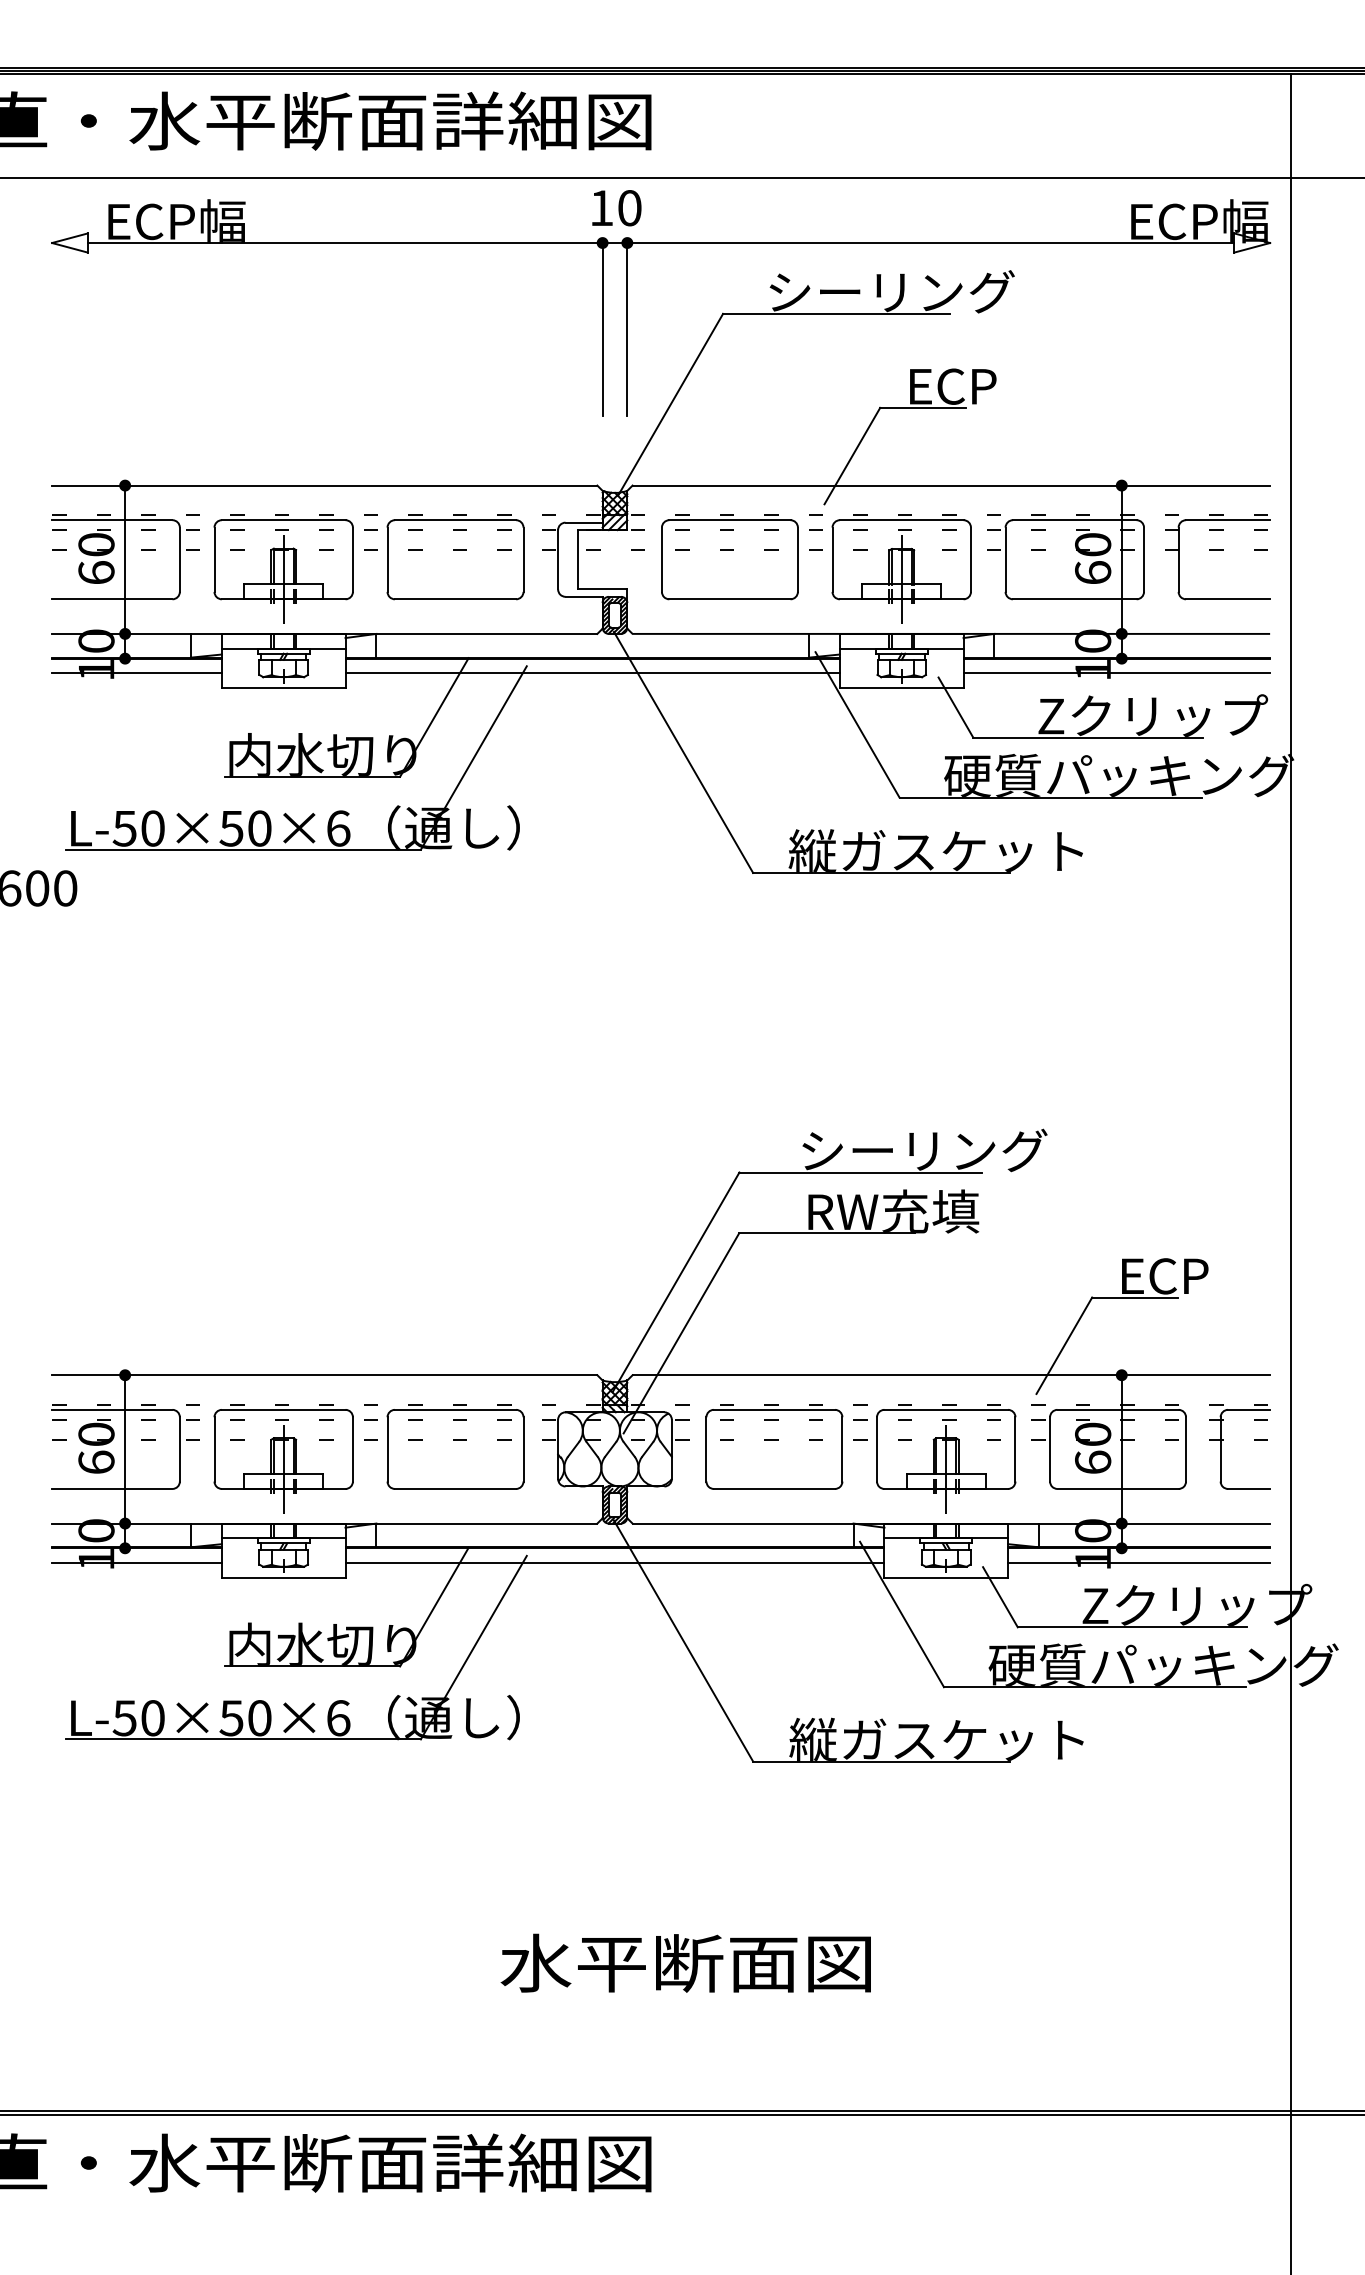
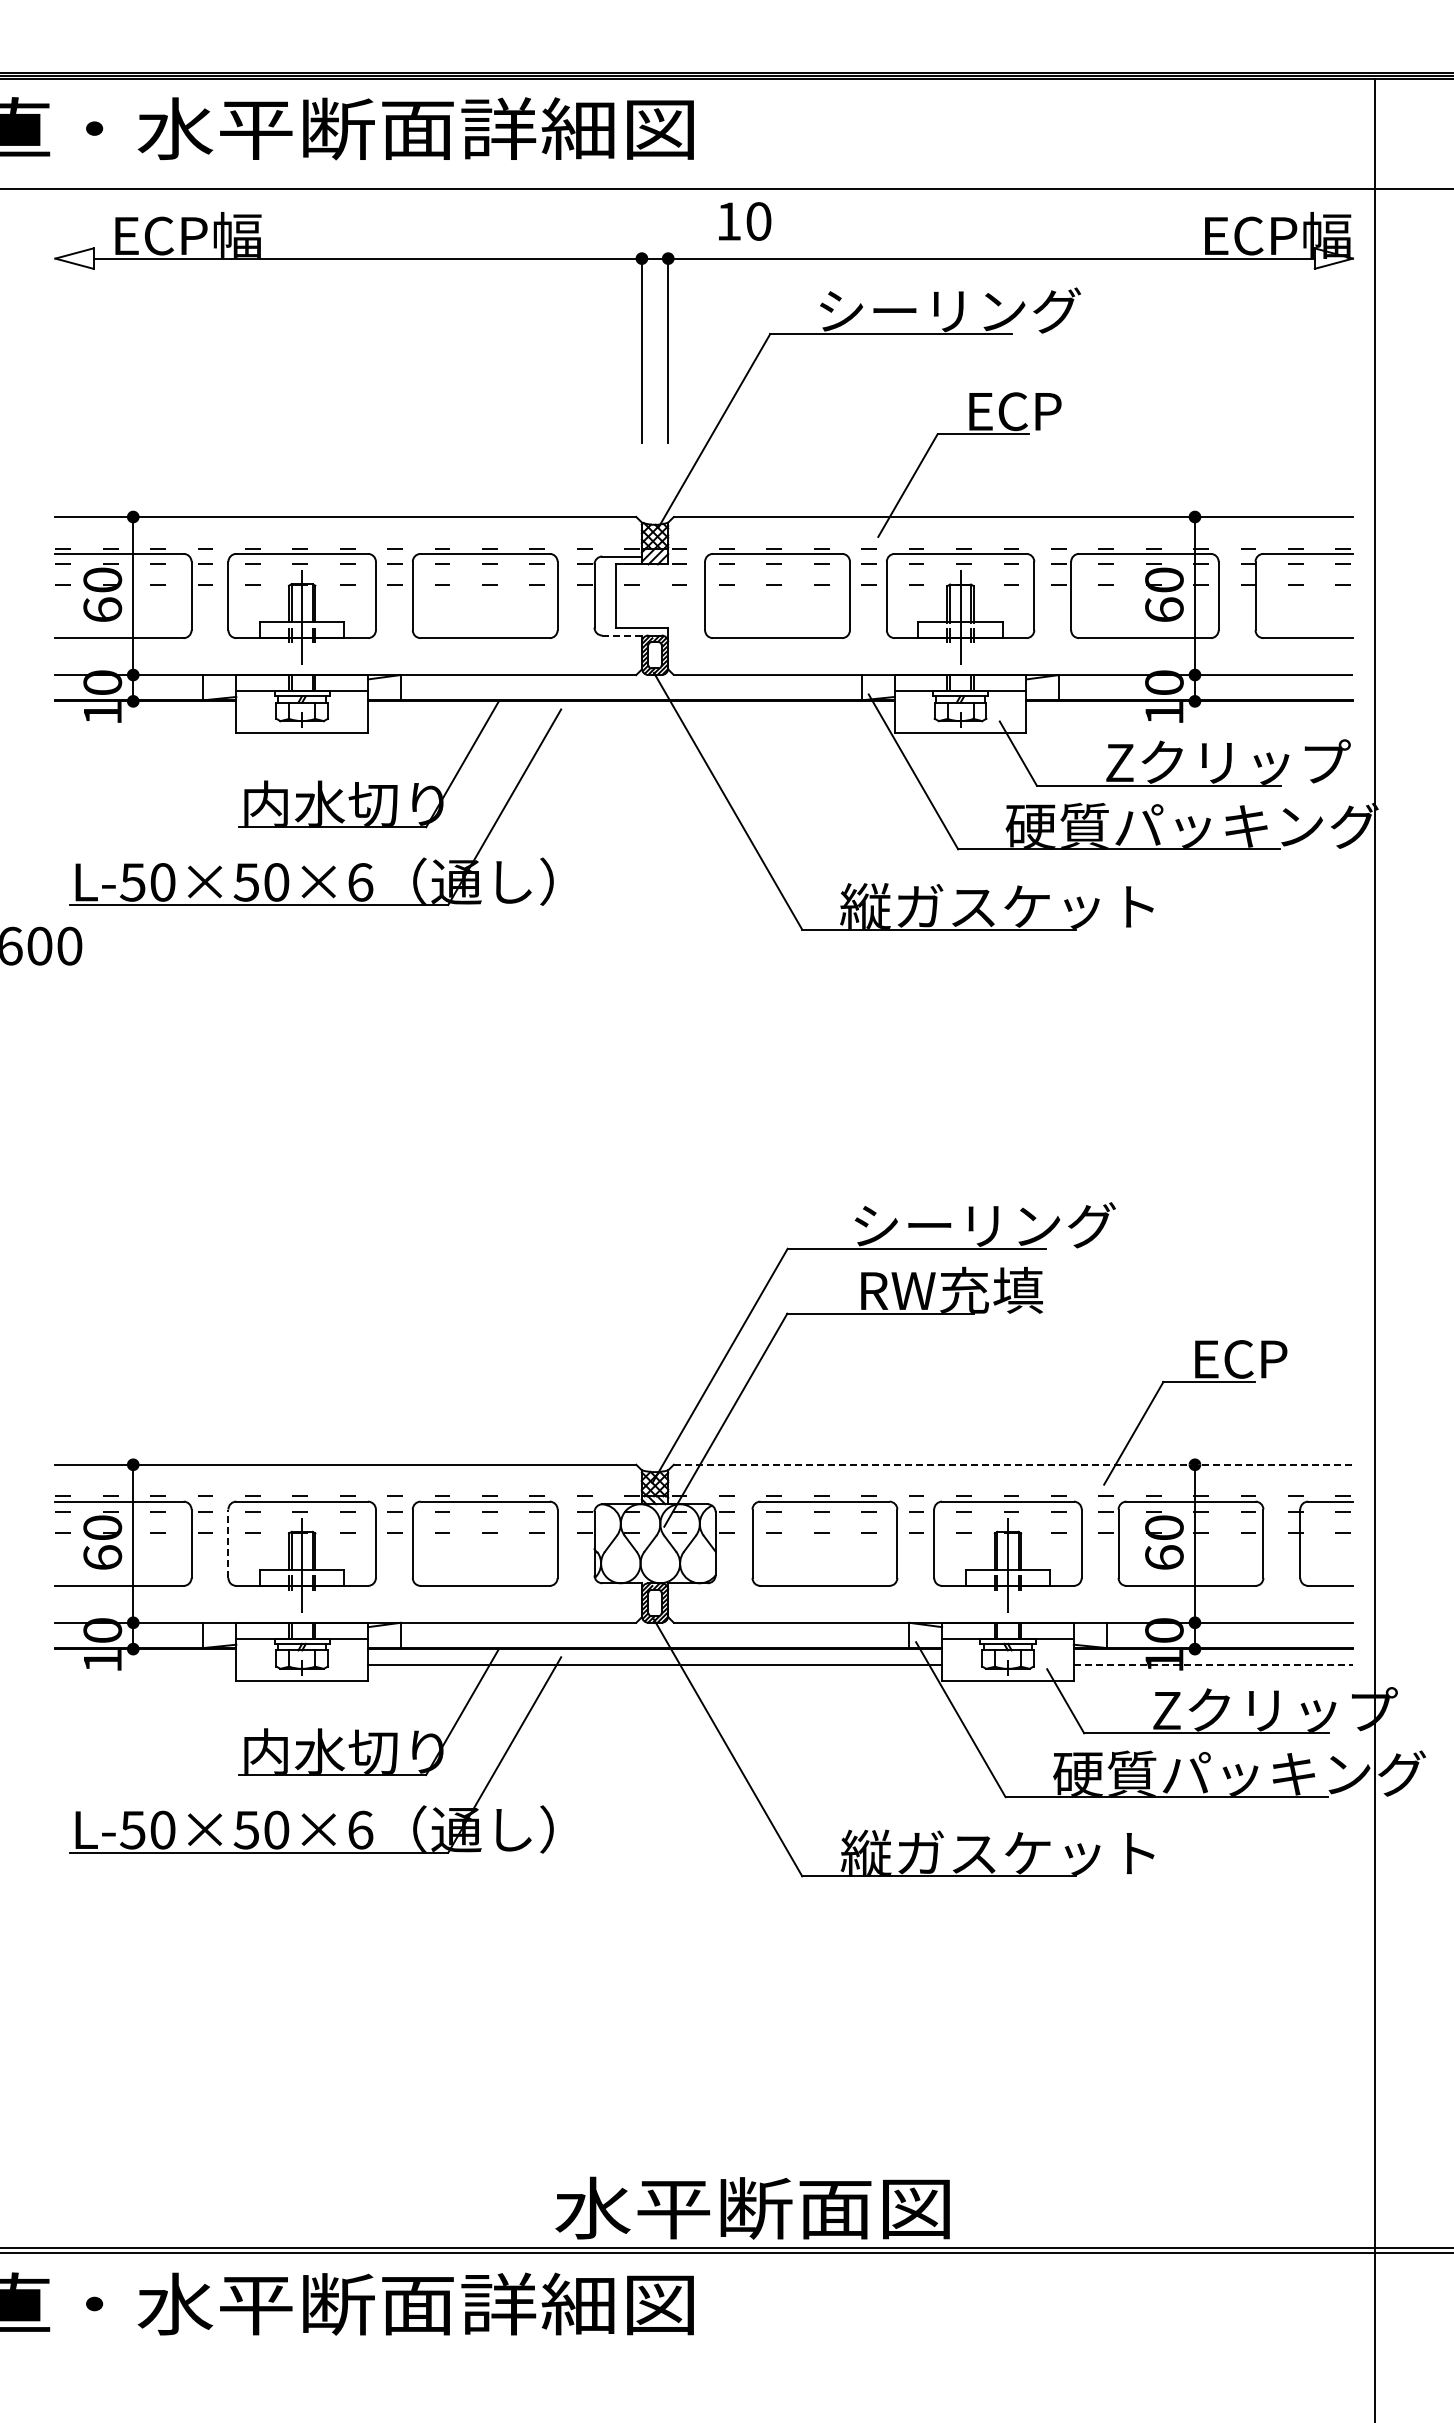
text: (617, 208) -> (745, 221), moved
line: (584, 596) -> (622, 635), solid -> dashed
line: (136, 673) -> (145, 717), removed
line: (592, 673) -> (631, 717), removed
line: (1116, 673) -> (1189, 717), removed
line: (951, 1374) -> (1013, 1464), solid -> dashed
line: (214, 1449) -> (228, 1543), solid -> dashed
line: (136, 1562) -> (145, 1664), removed
line: (1139, 1562) -> (1213, 1664), solid -> dashed
text: (685, 1962) -> (752, 2207), moved

